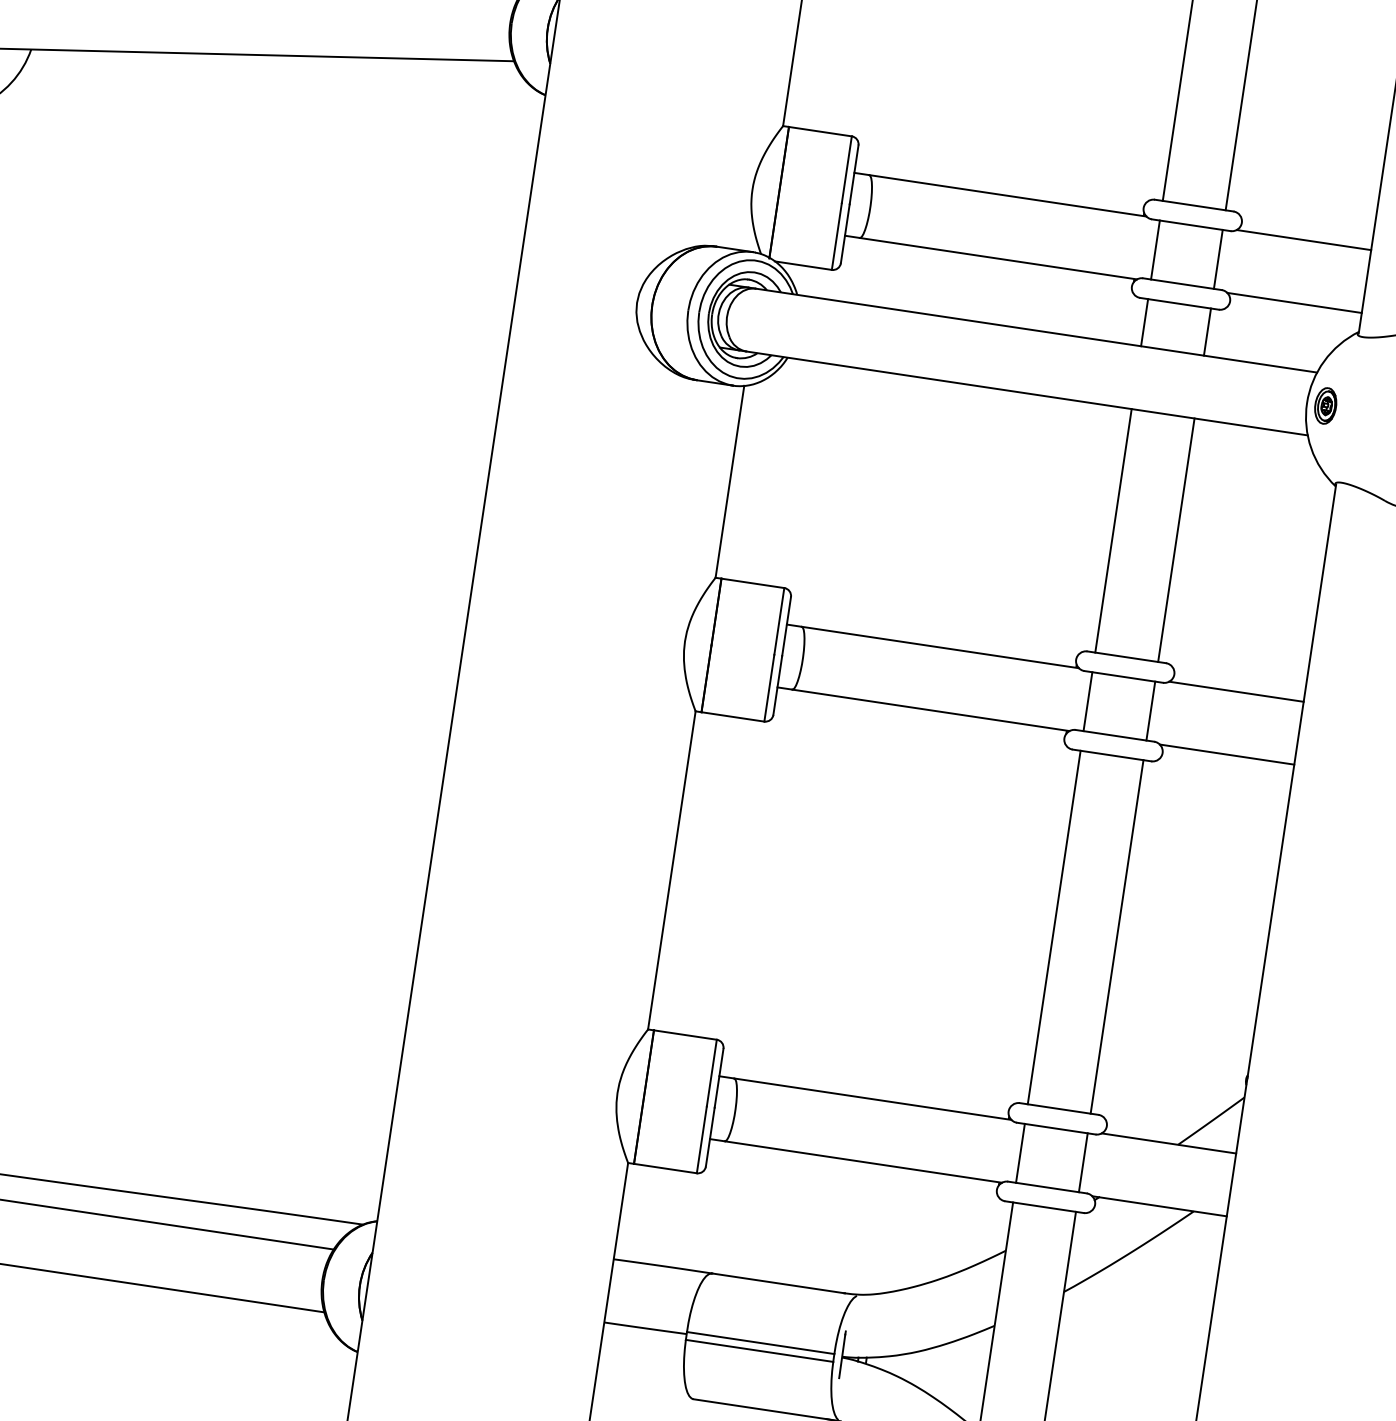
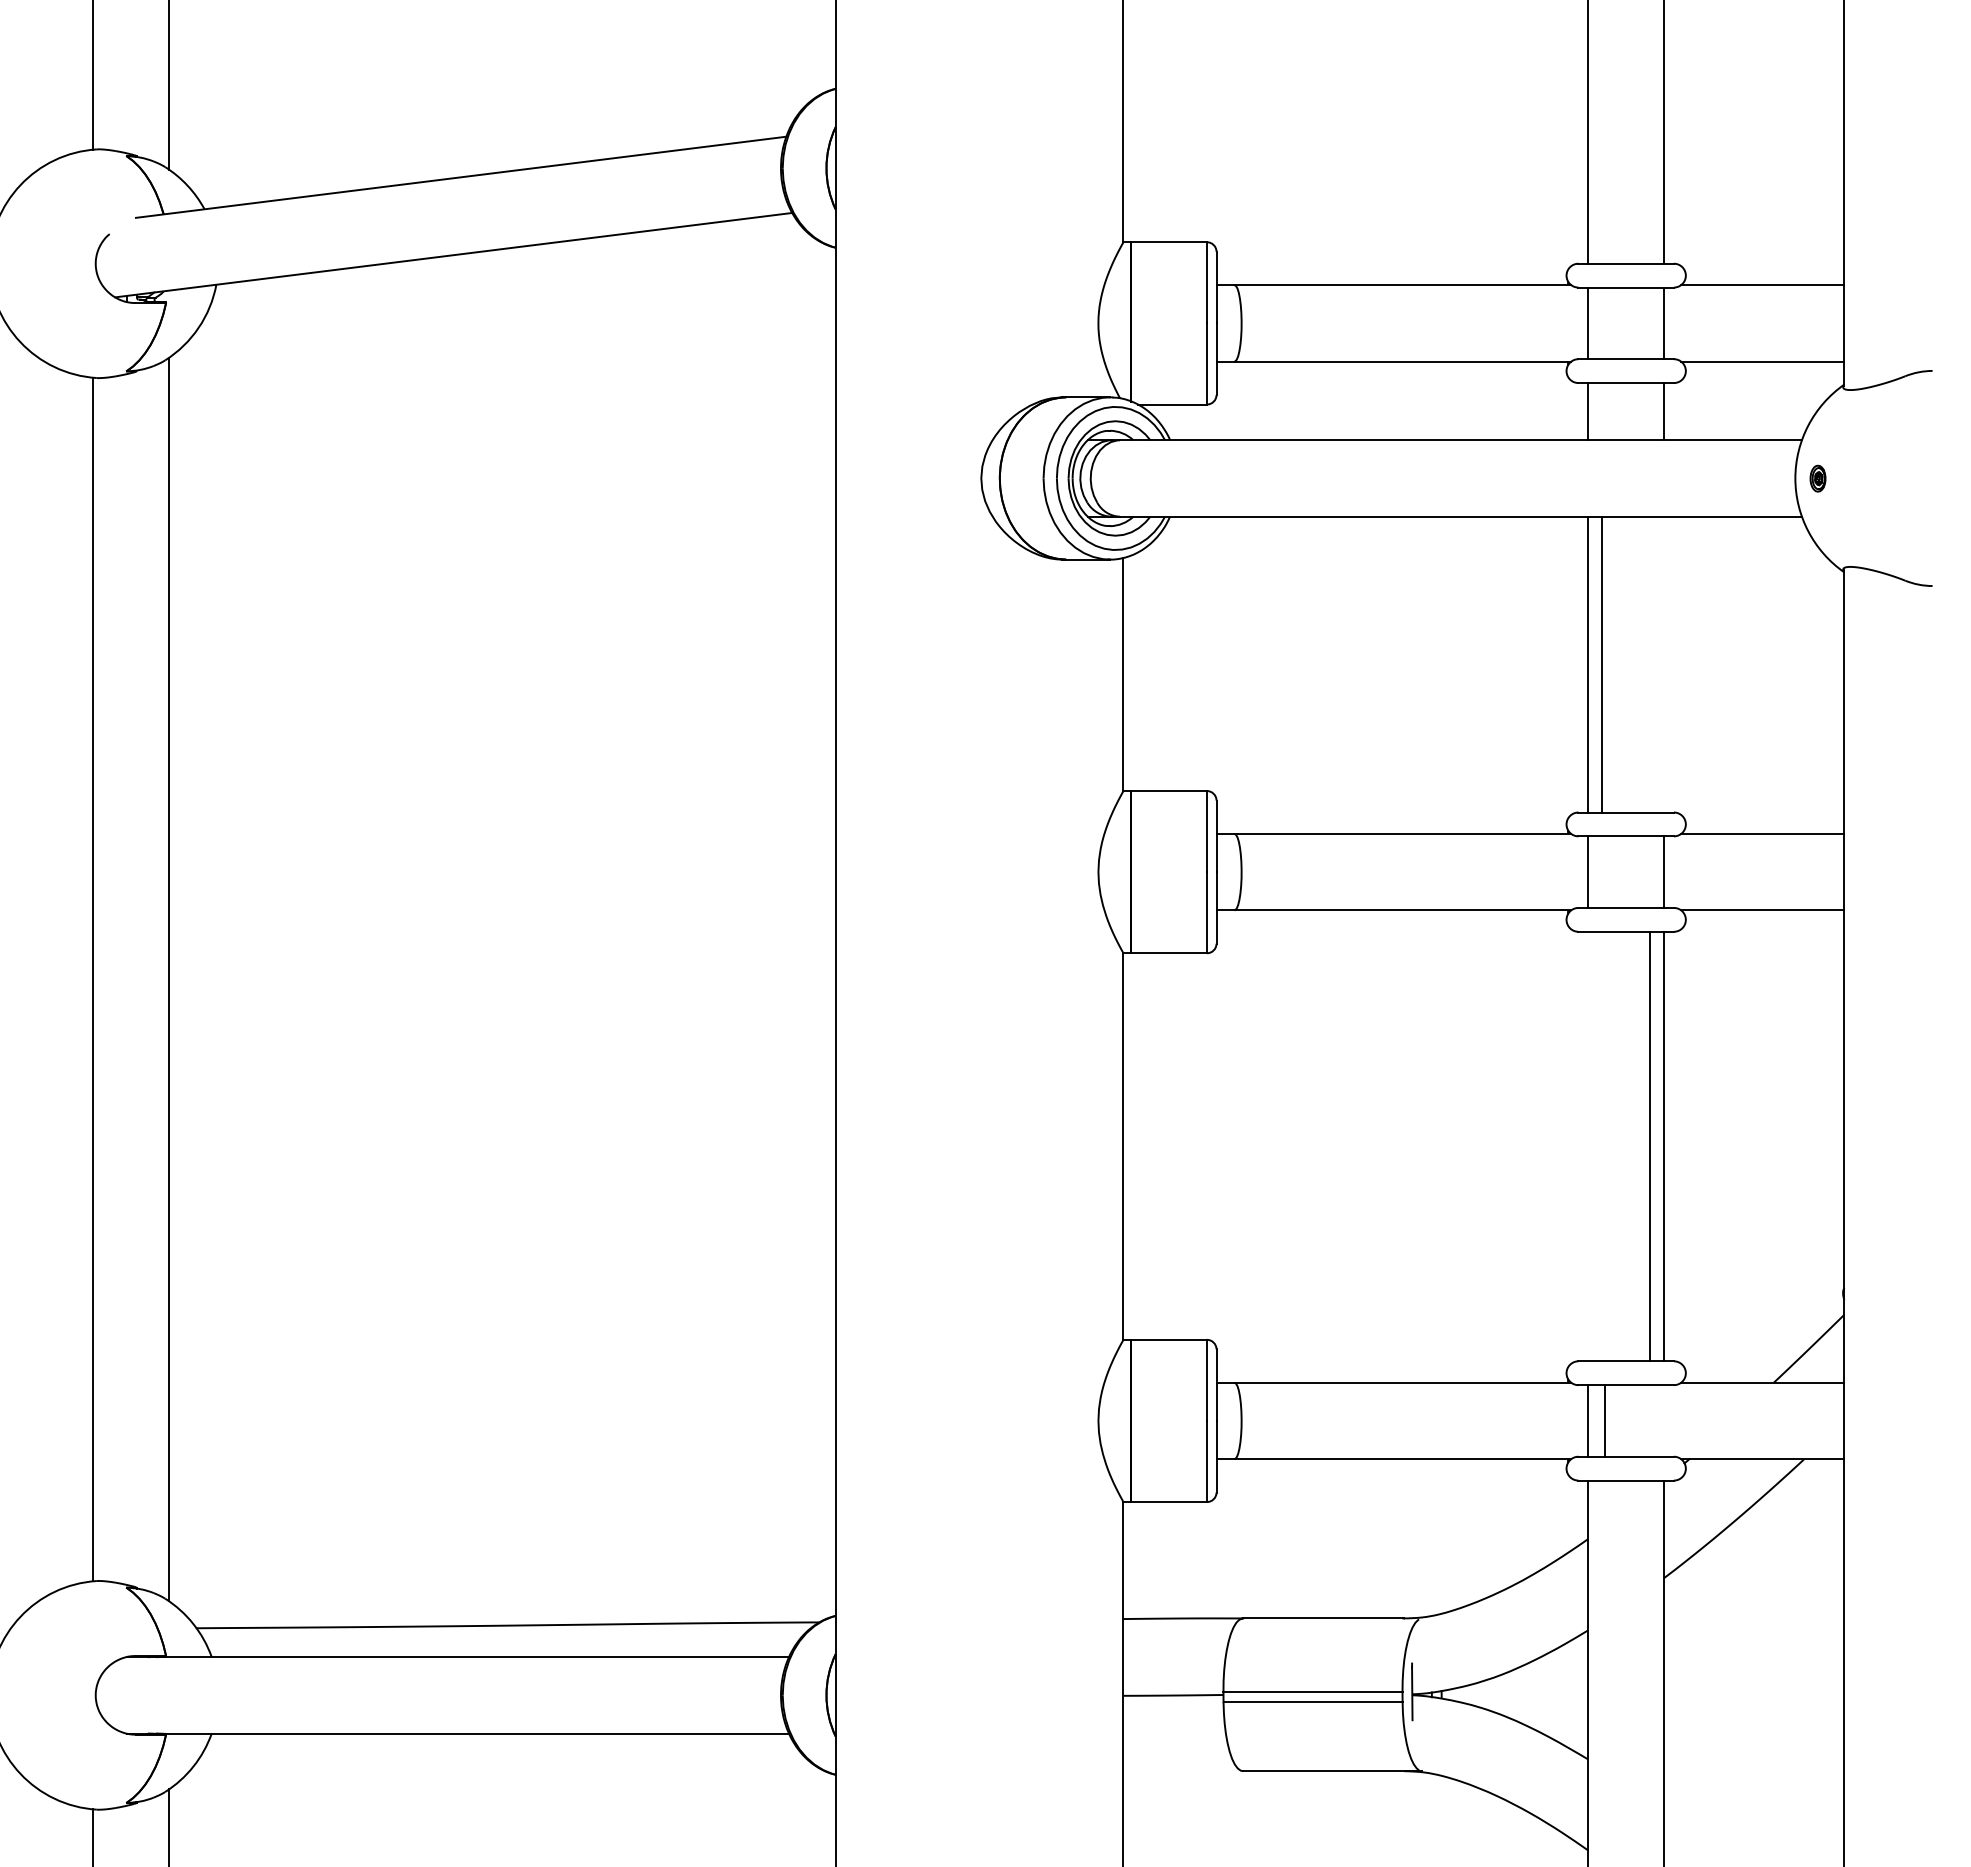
part: (1325, 405) -> (1817, 478), size x0.6
line: (1176, 540) -> (1602, 664), moved
line: (1054, 927) -> (1650, 1146), moved
line: (1083, 1162) -> (1605, 1420), moved

